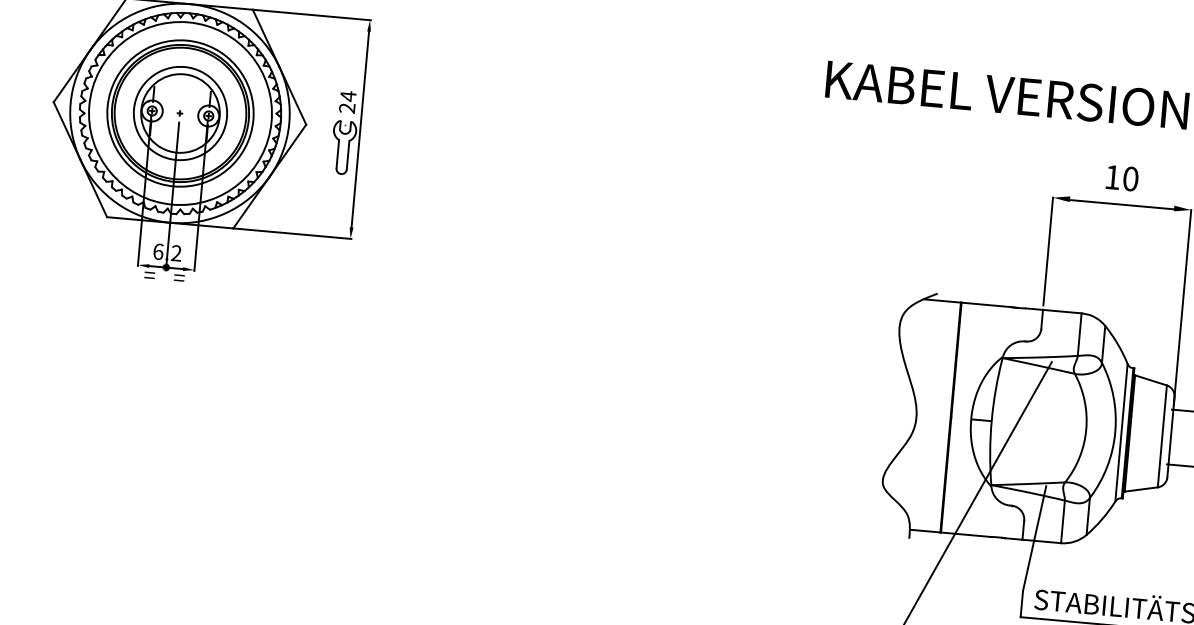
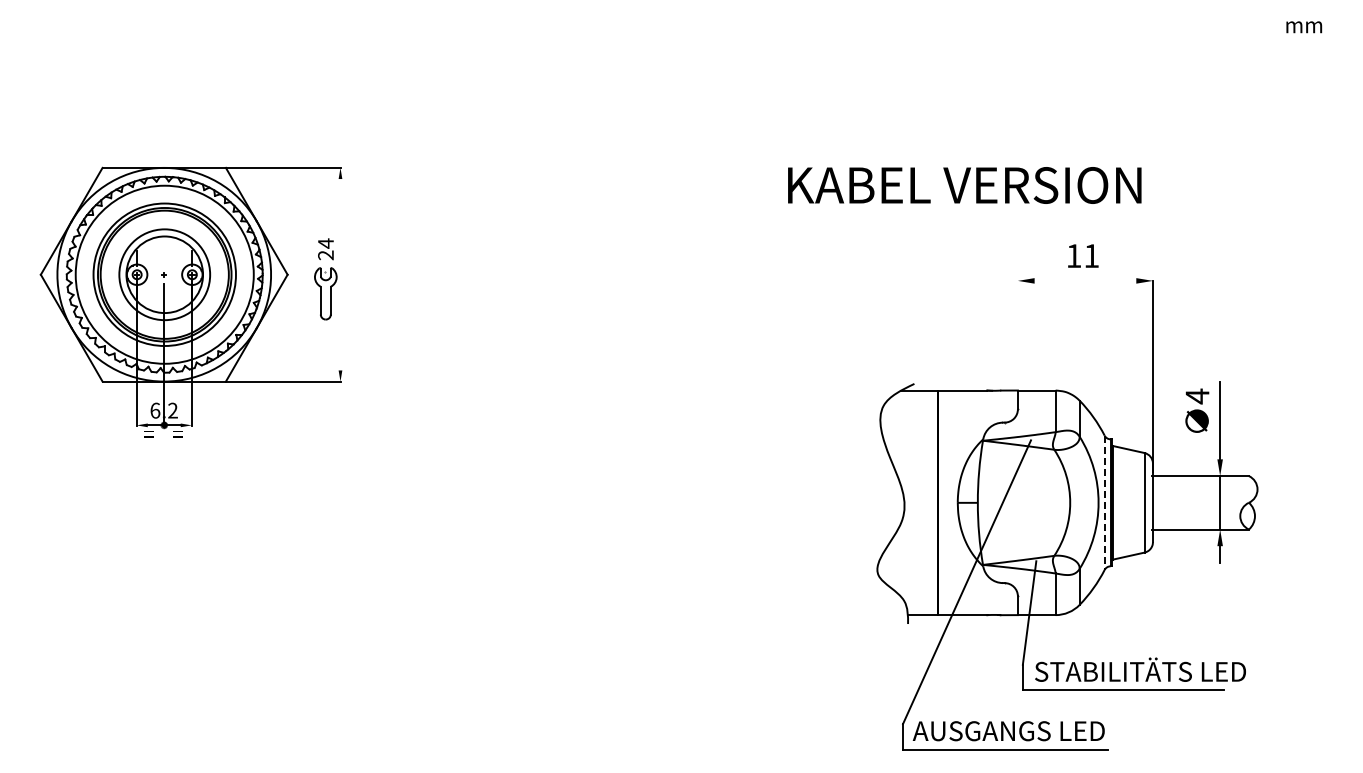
line: (360, 129) -> (340, 274), removed
text: (1130, 179) -> (1091, 256), 10 -> 11
line: (1122, 204) -> (1085, 281), removed
line: (1047, 251) -> (1017, 333), removed
line: (1121, 433) -> (1104, 503), solid -> dashed

